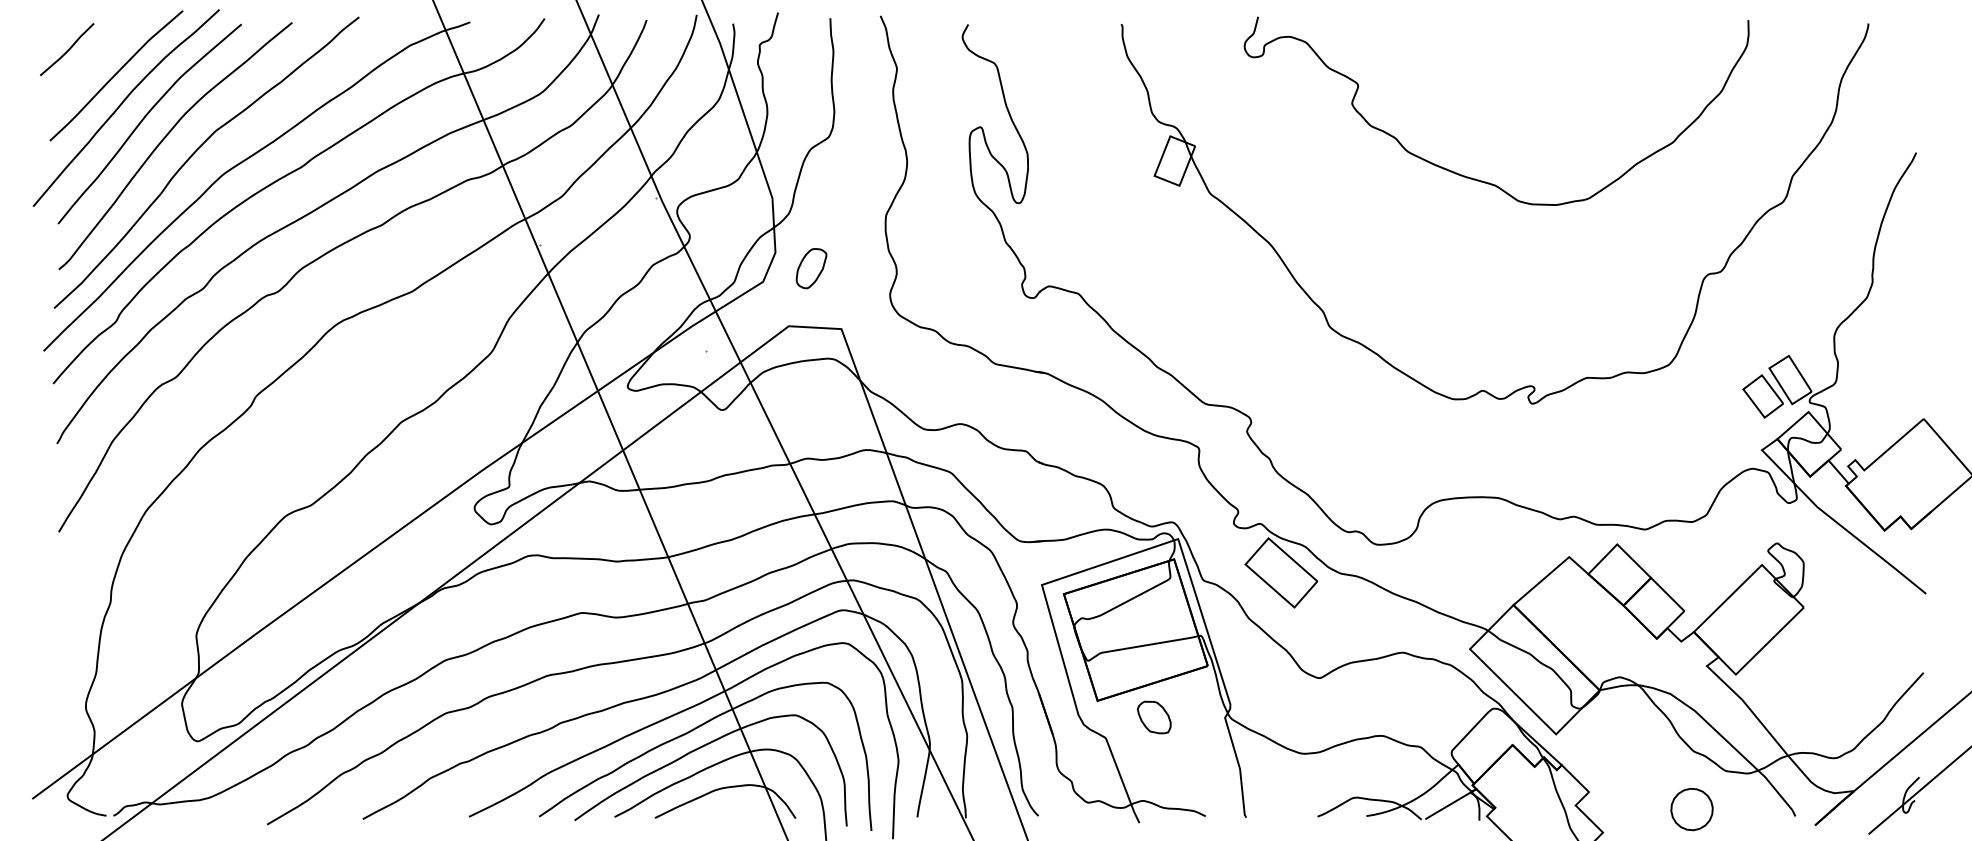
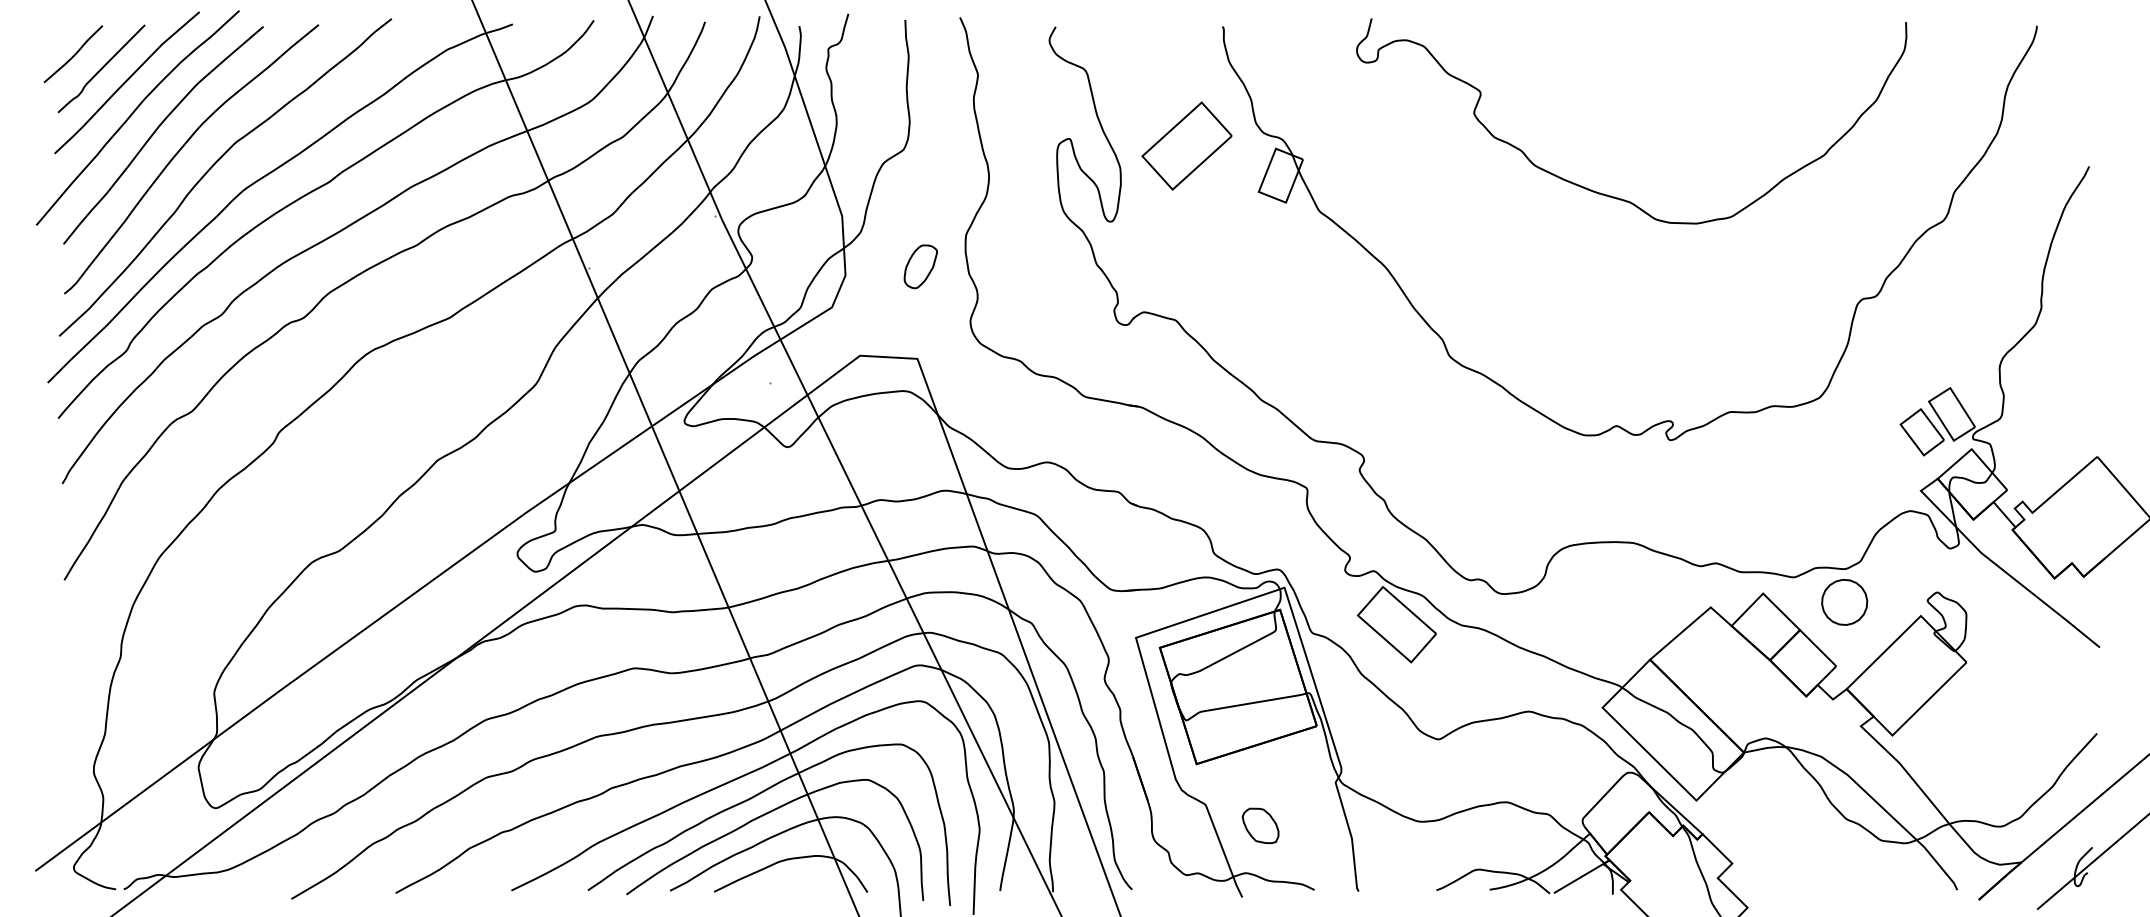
curve: (92, 62) -> (100, 68), added
part: (1088, 133) -> (1186, 145), added
part: (811, 268) -> (920, 266), moved
part: (1154, 717) -> (1260, 825), moved
part: (1691, 809) -> (1844, 602), moved

